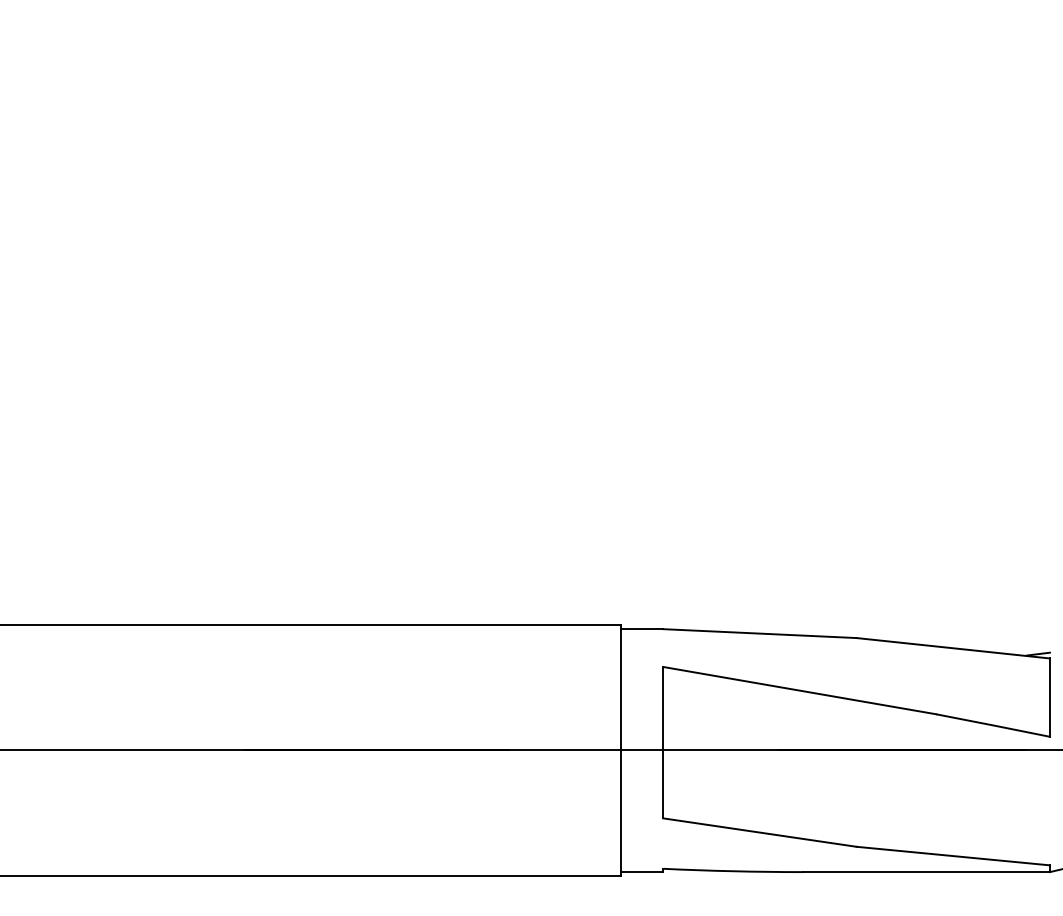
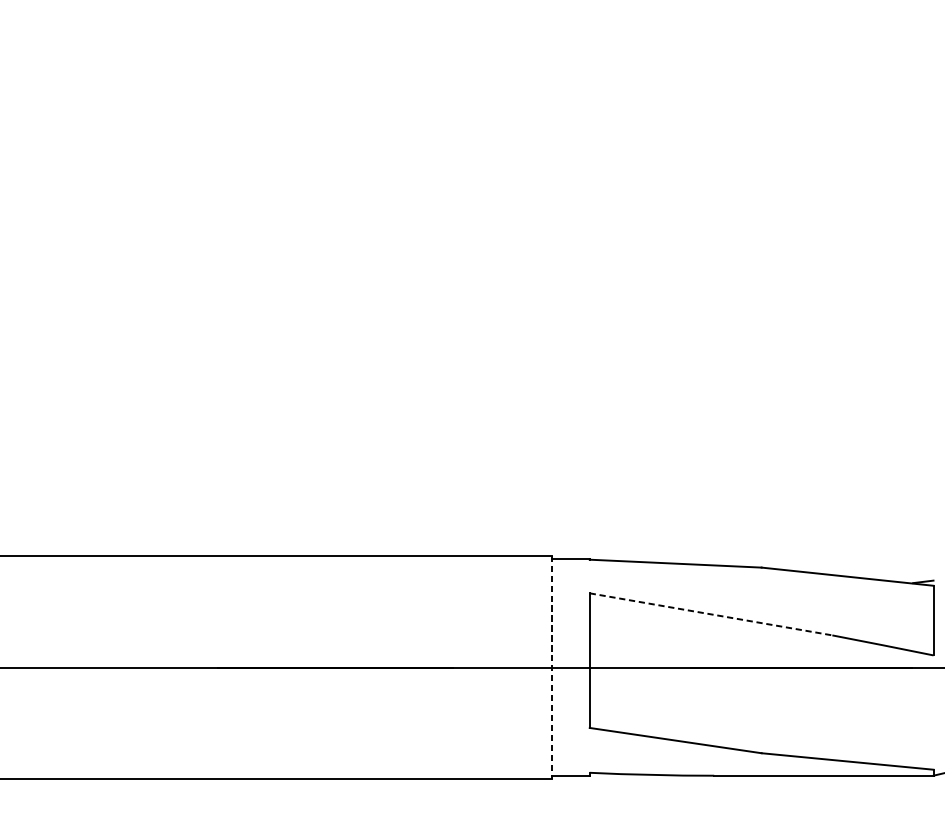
line: (800, 690) -> (711, 614), solid -> dashed
line: (621, 750) -> (552, 667), solid -> dashed

